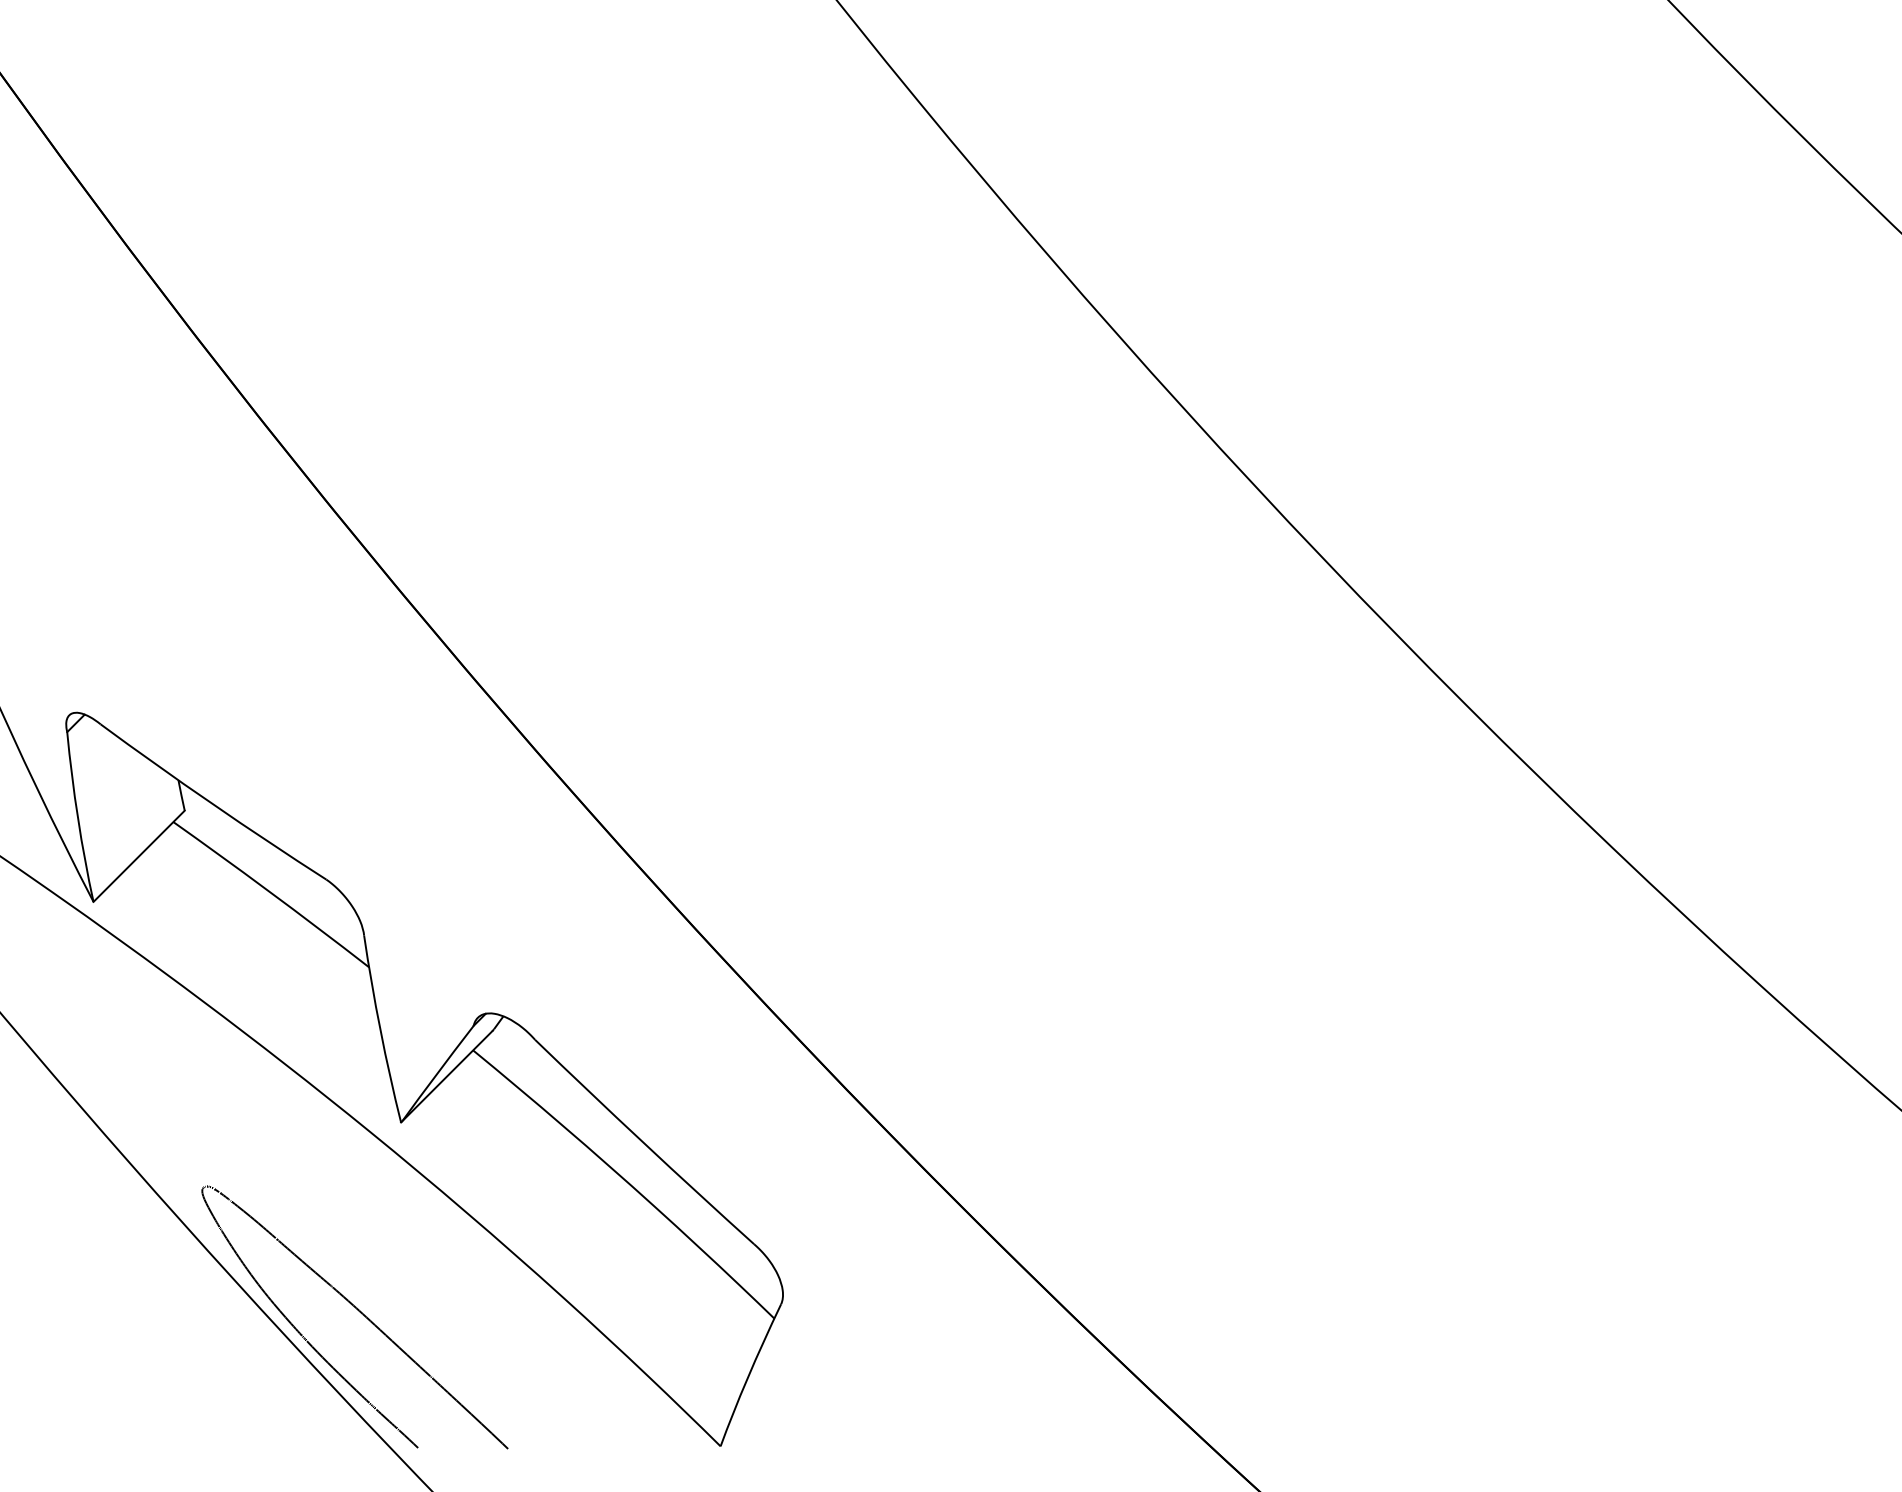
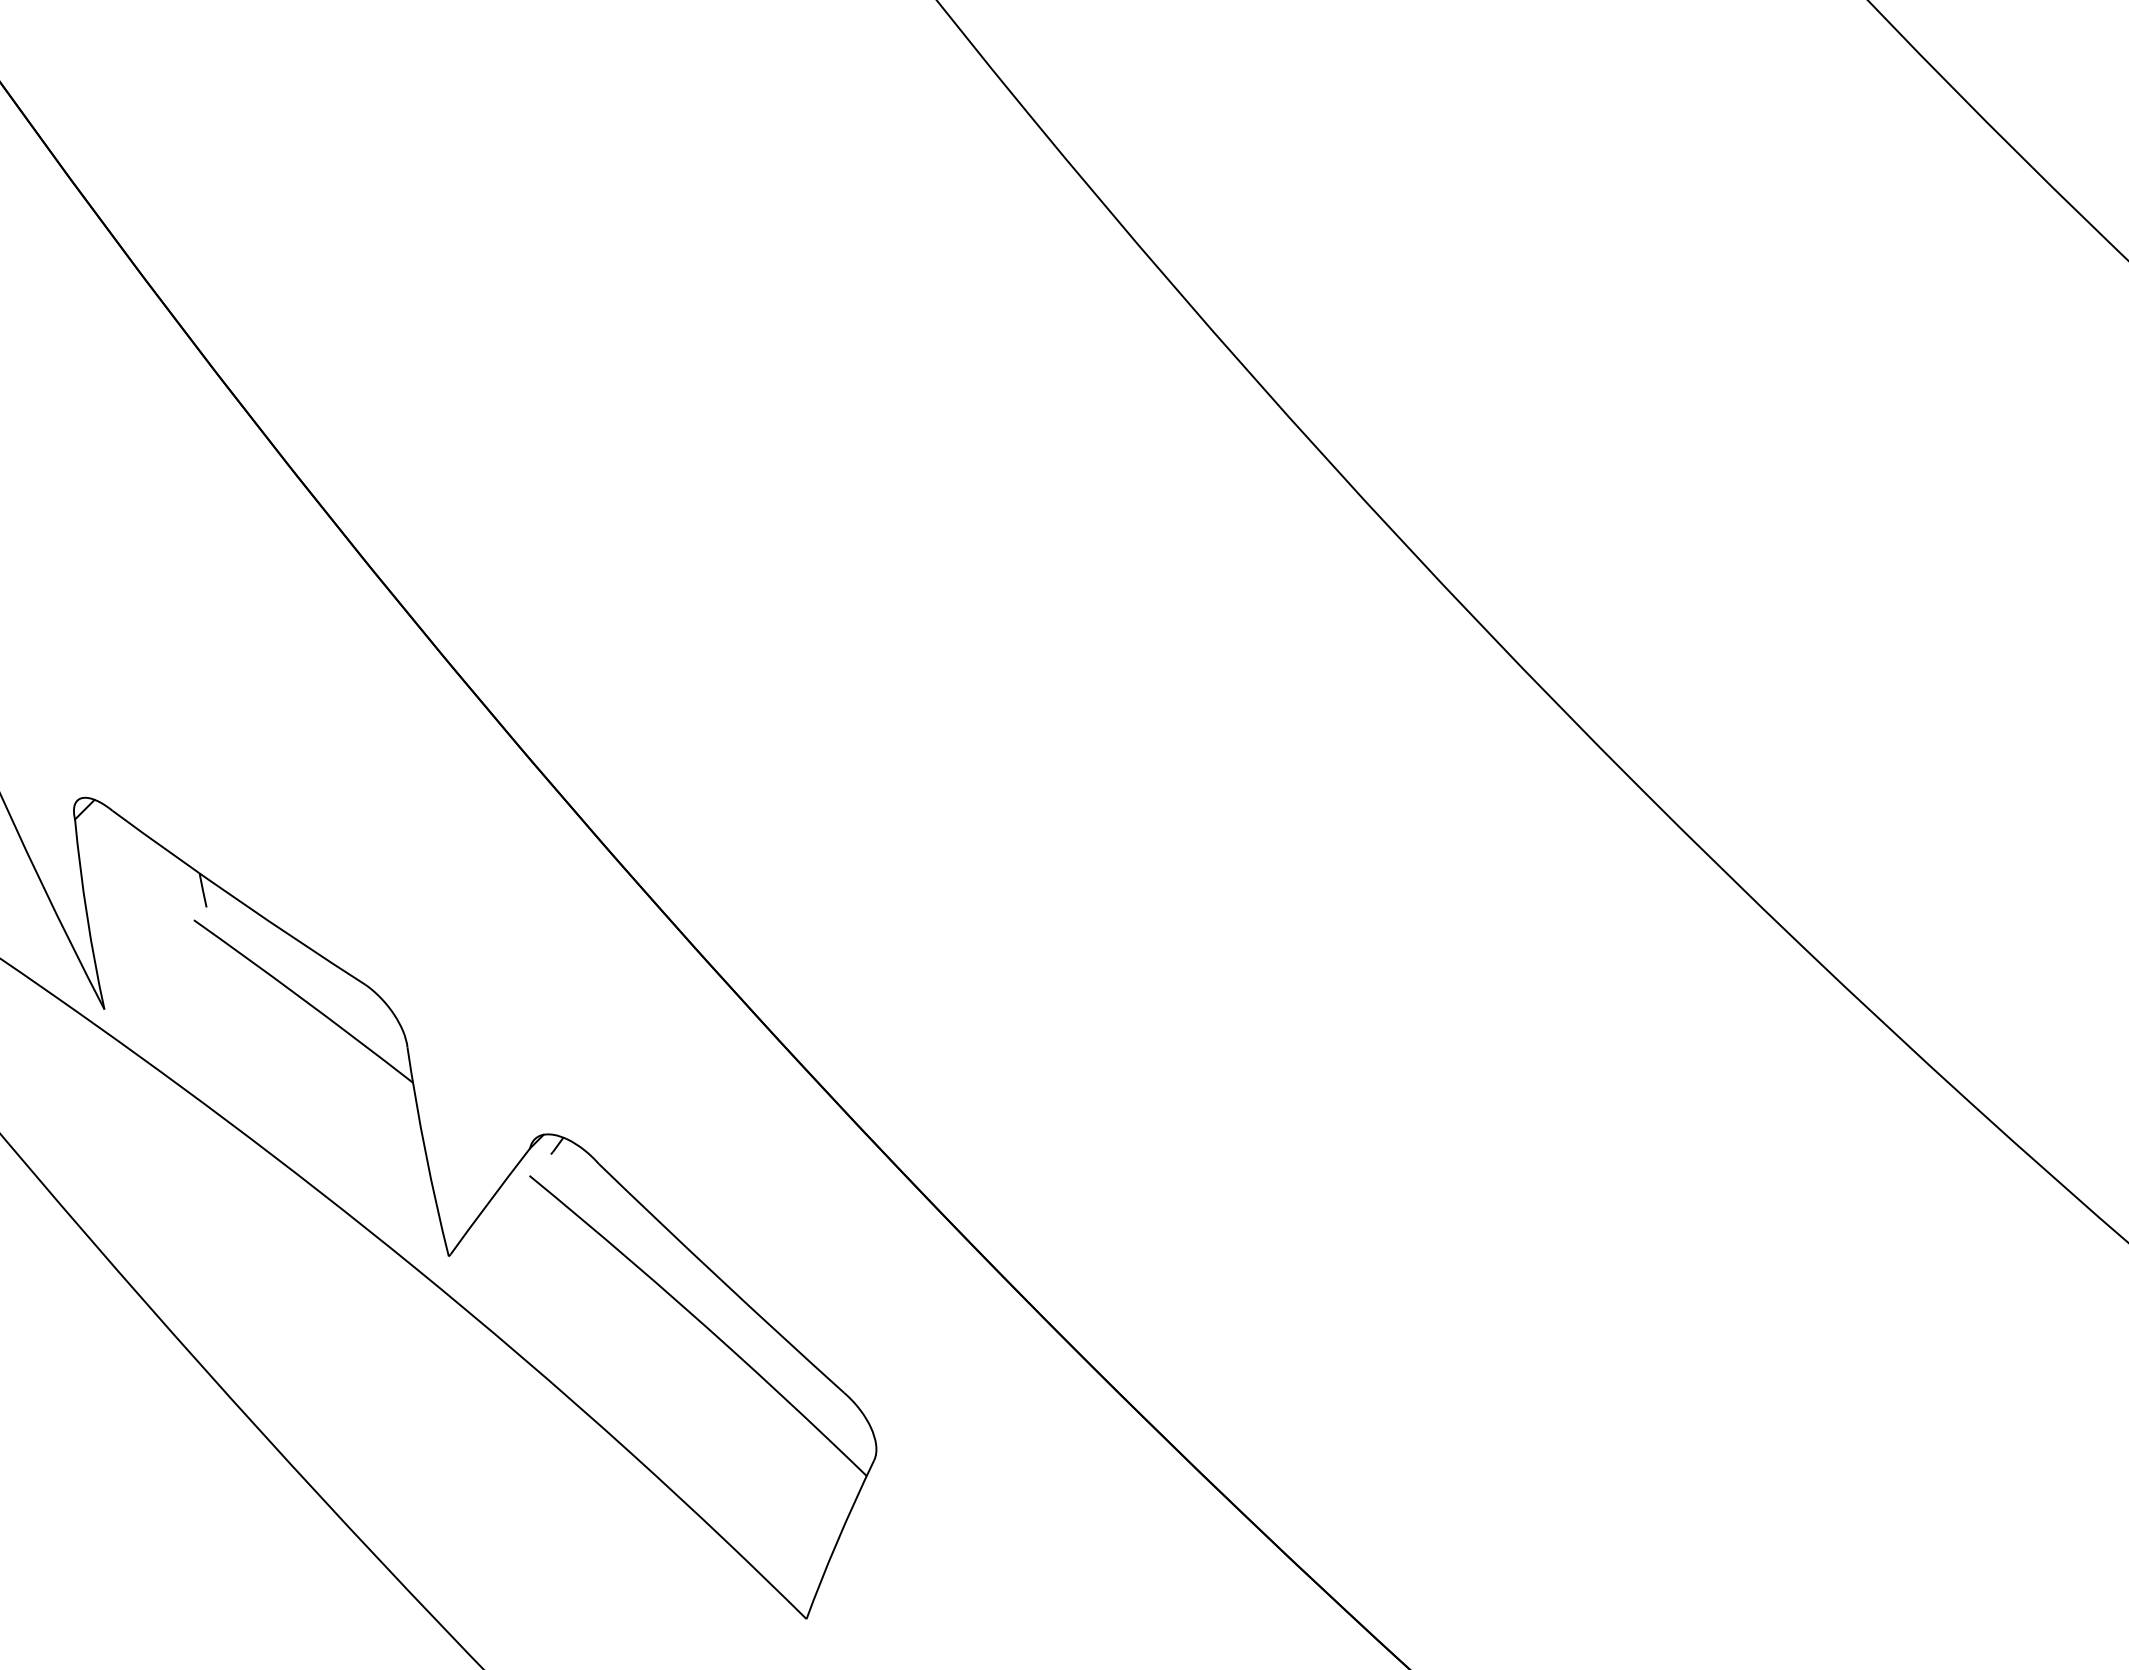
line: (139, 856) -> (155, 958), removed
line: (446, 1076) -> (499, 1205), removed
part: (359, 1312) -> (402, 1469), removed

